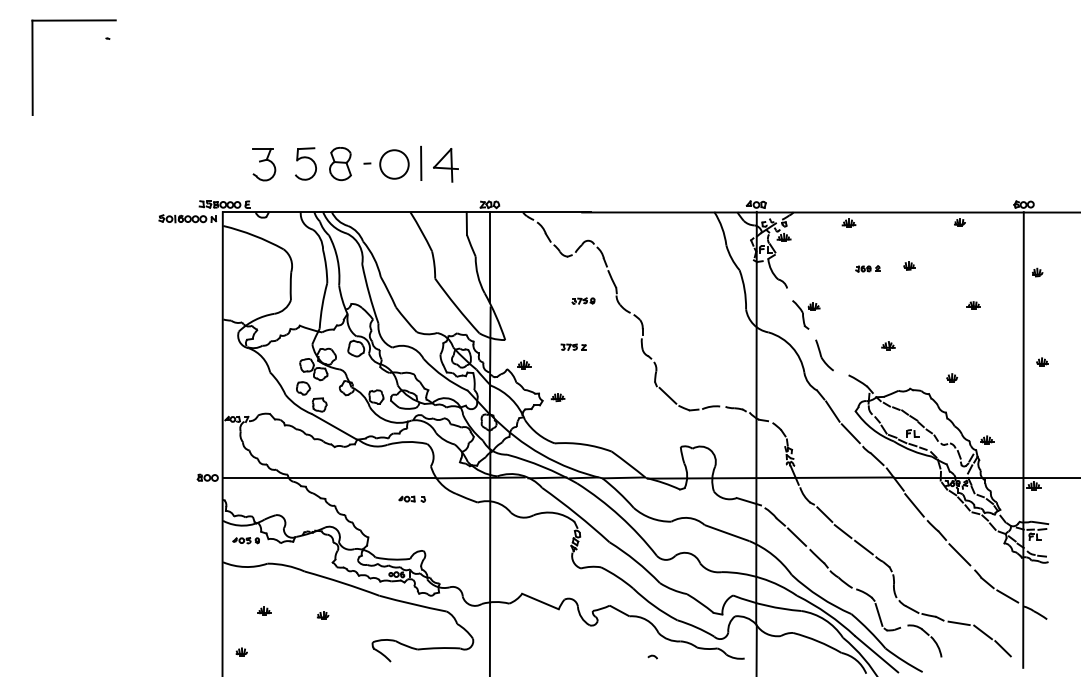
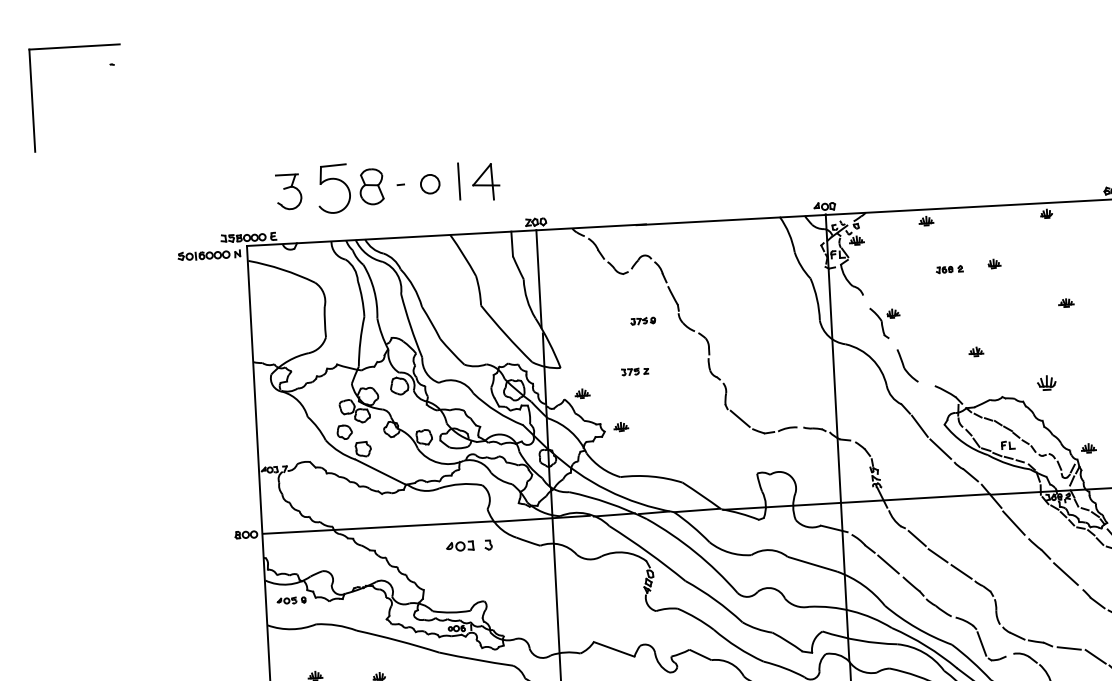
part: (305, 163) -> (333, 188), size x1.4
circle: (394, 164) -> (430, 184), size x0.6
part: (952, 377) -> (1047, 382), size x1.6
part: (411, 498) -> (468, 545), size x1.6

